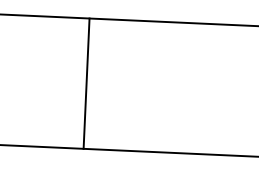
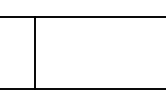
line: (87, 83) -> (35, 52), moved

